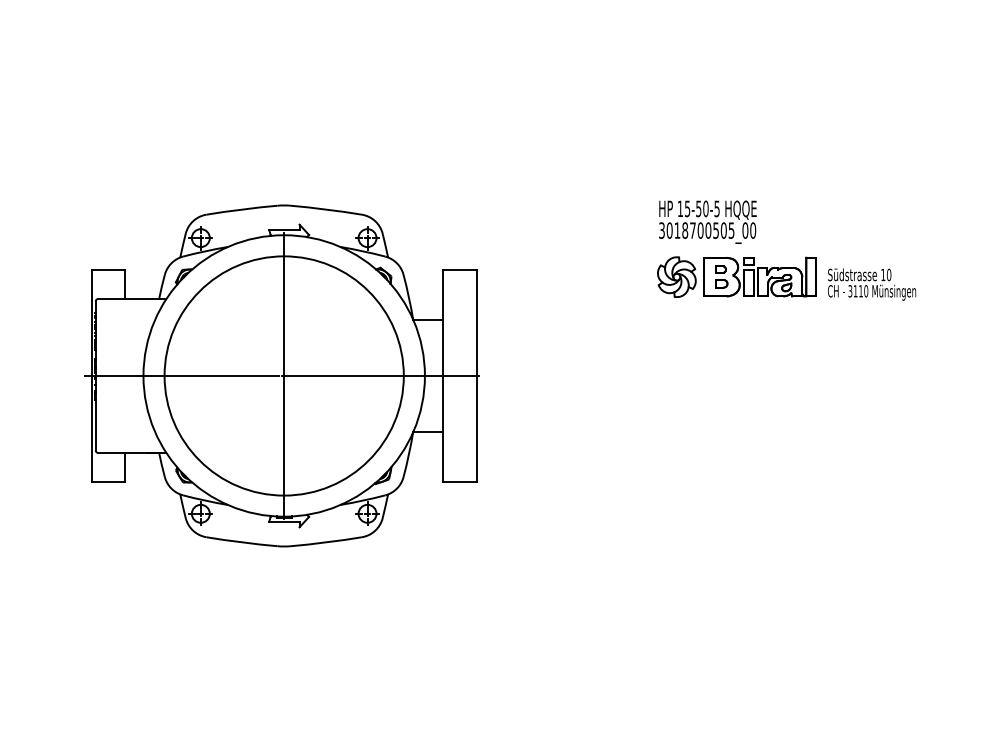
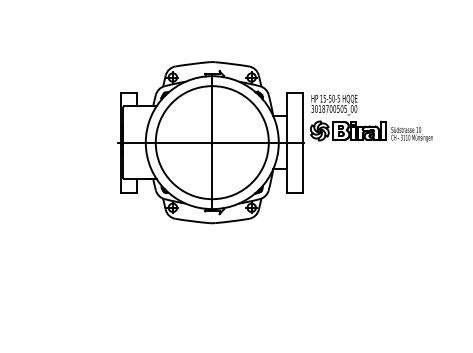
part: (280, 375) -> (210, 142), moved

